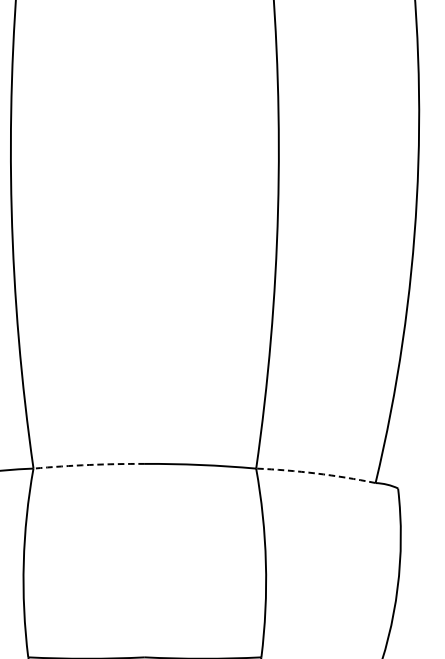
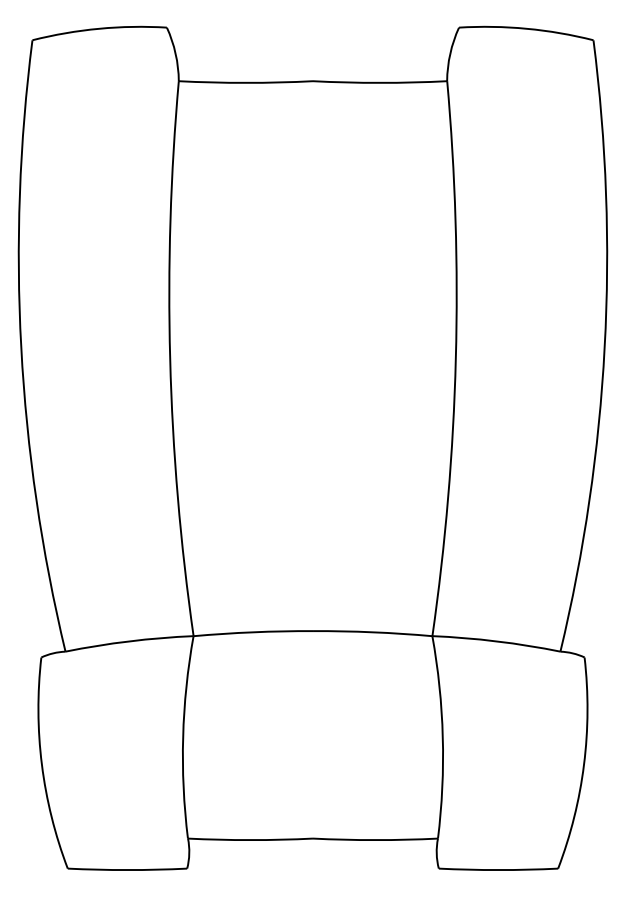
arc: (89, 465) -> (253, 632), dashed -> solid
arc: (315, 473) -> (496, 641), dashed -> solid

